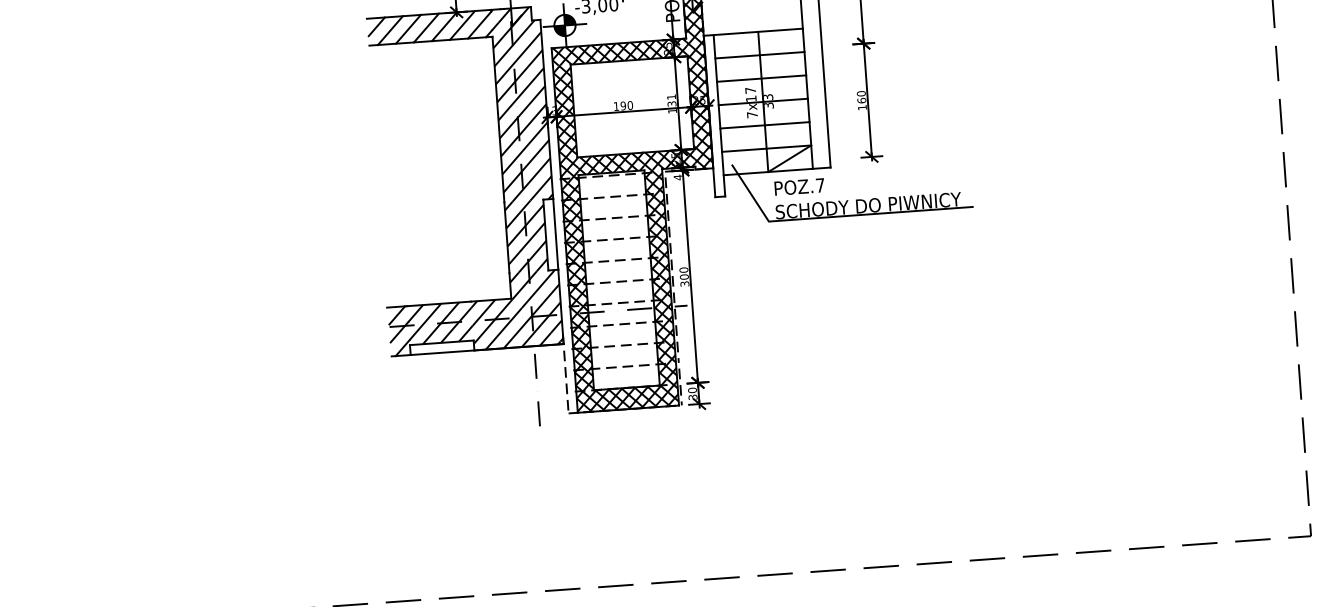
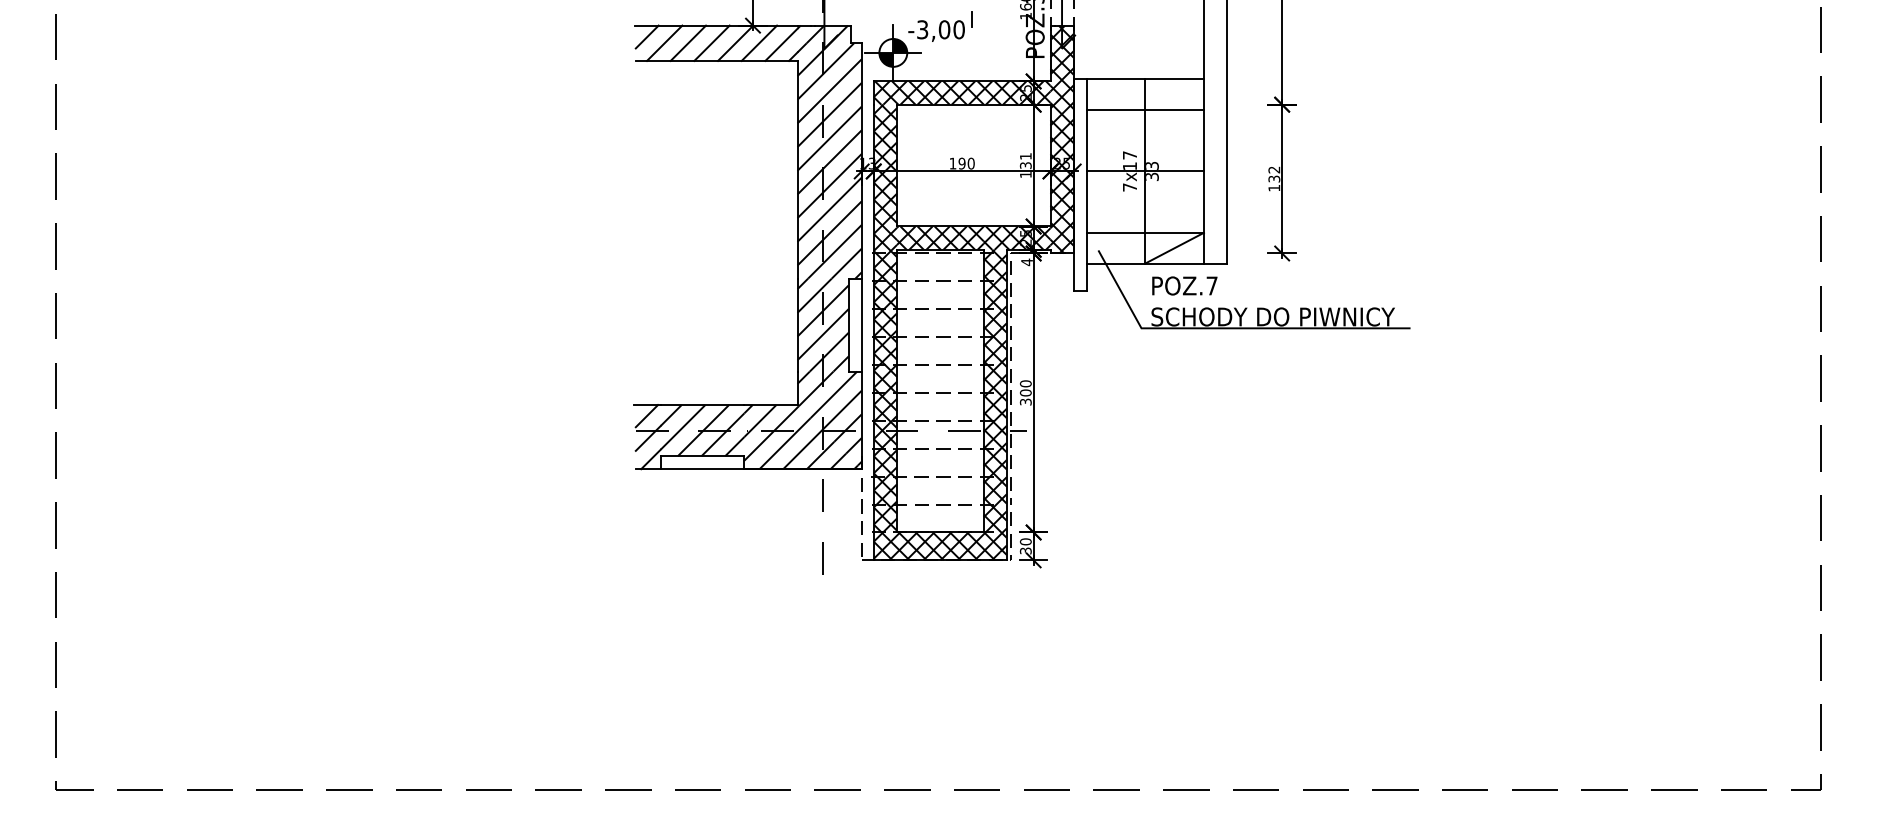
line: (760, 78) -> (1144, 140), removed
text: (861, 97) -> (1274, 174), 160 -> 132
line: (764, 125) -> (1144, 202), removed

